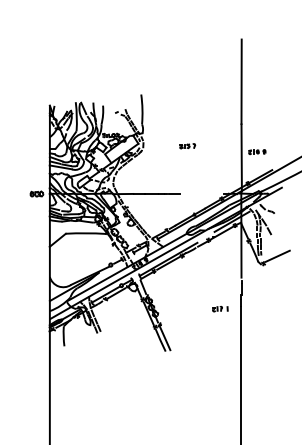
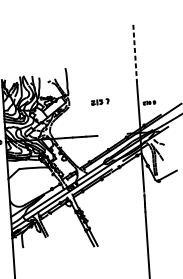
line: (241, 82) -> (135, 54), solid -> dashed
part: (187, 146) -> (100, 102), size x1.6
part: (220, 309) -> (131, 215), removed

